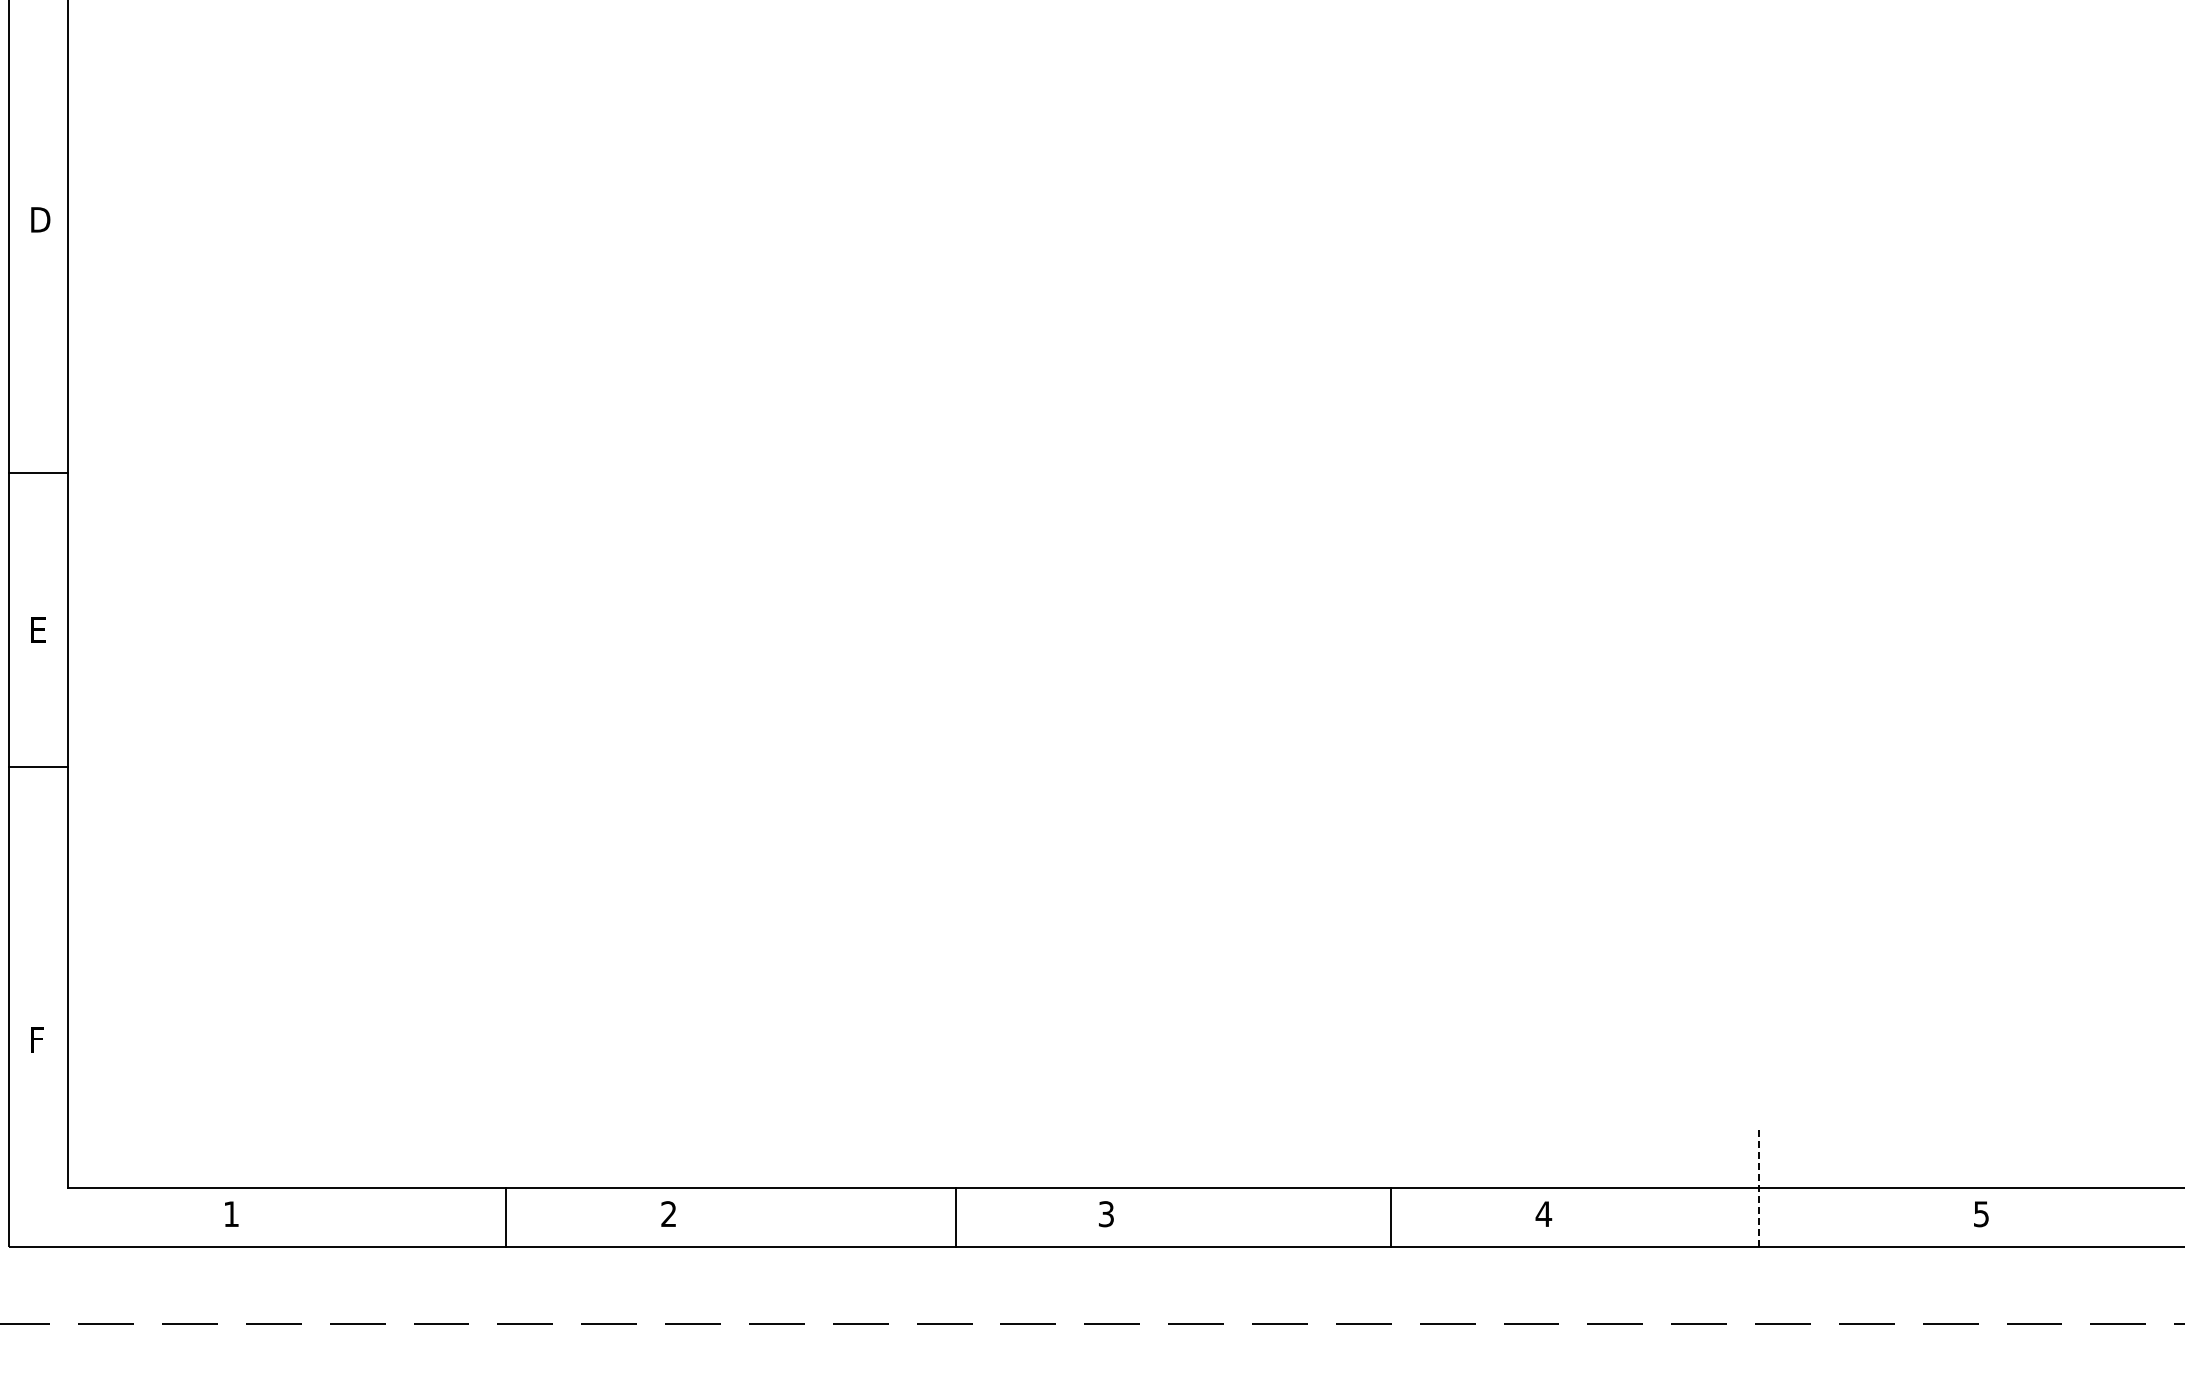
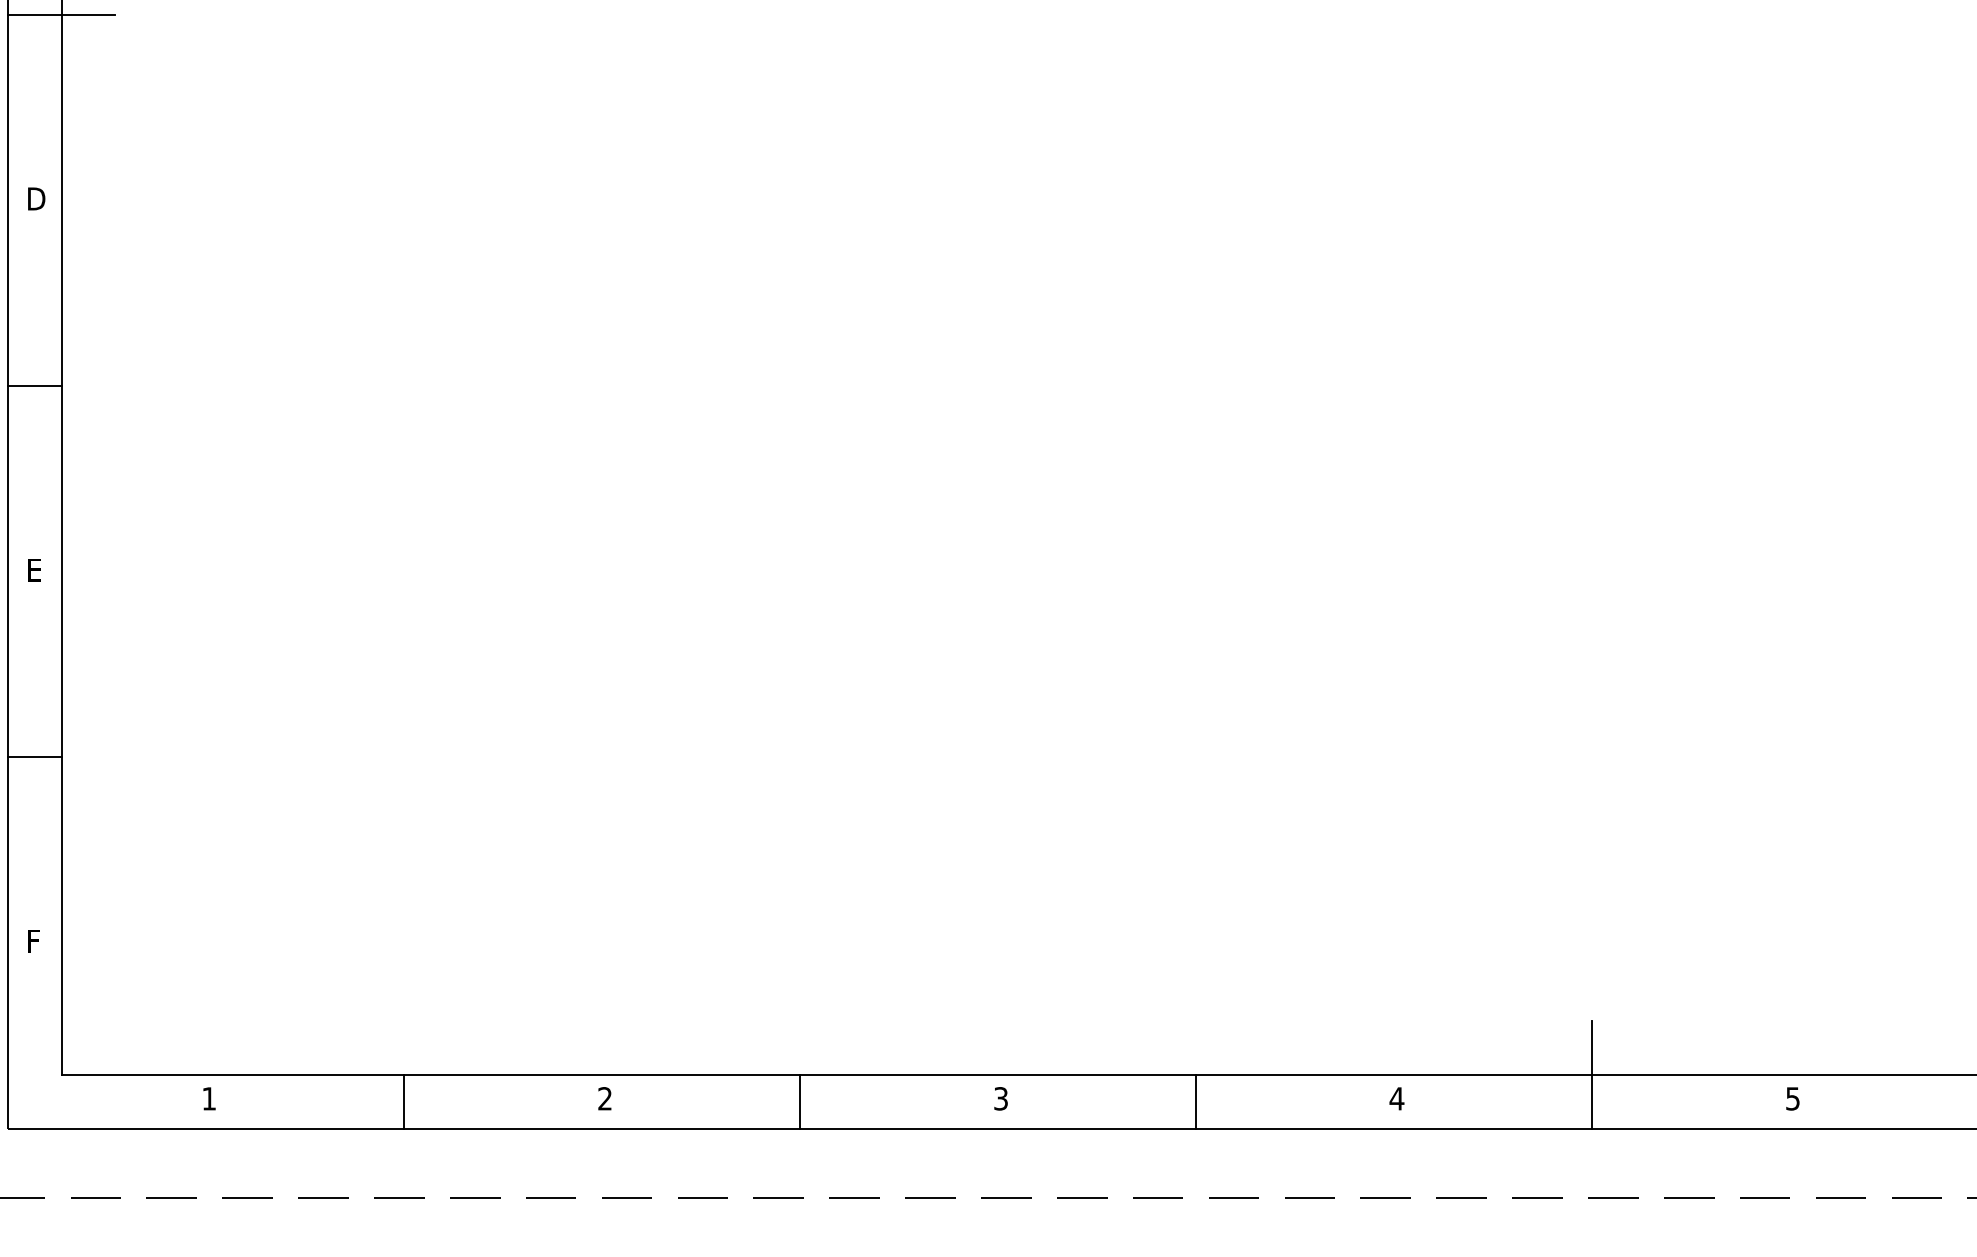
line: (68, 17) -> (61, 15), added
line: (38, 473) -> (34, 386), moved
line: (38, 767) -> (34, 757), moved
line: (1758, 1187) -> (1591, 1074), dashed -> solid
line: (505, 1217) -> (403, 1101), moved
line: (956, 1217) -> (800, 1101), moved
line: (1390, 1217) -> (1195, 1101), moved

